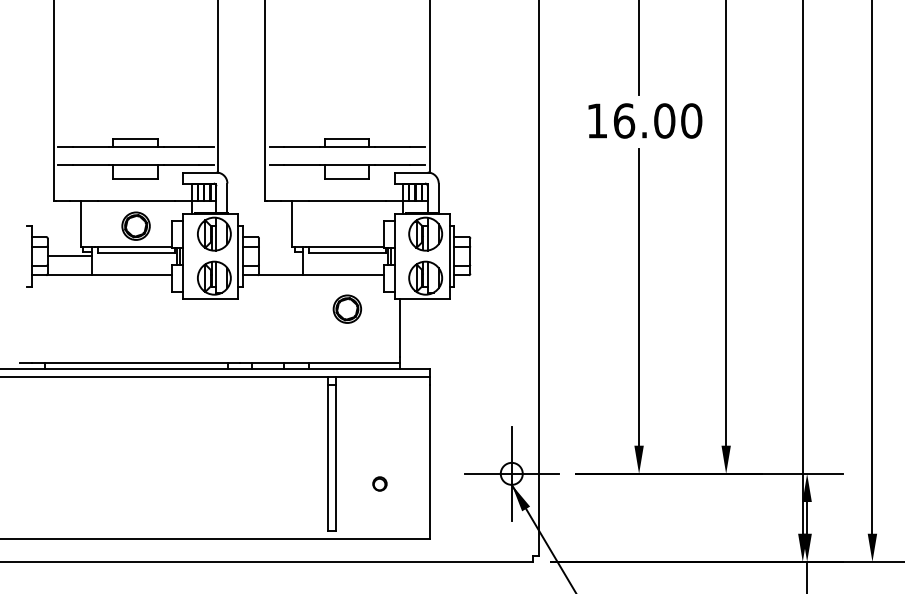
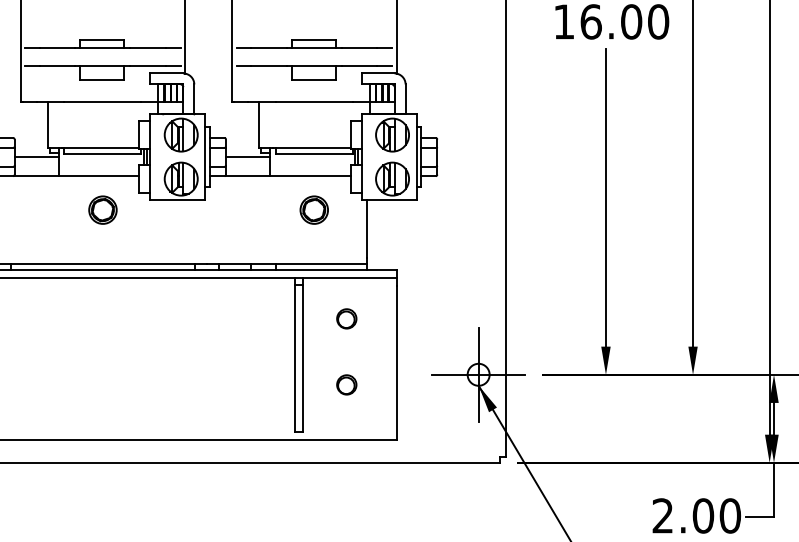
part: (135, 225) -> (102, 209), moved
line: (281, 256) -> (248, 157), added
part: (379, 417) -> (346, 318), added
part: (379, 483) -> (346, 384), size x1.43

